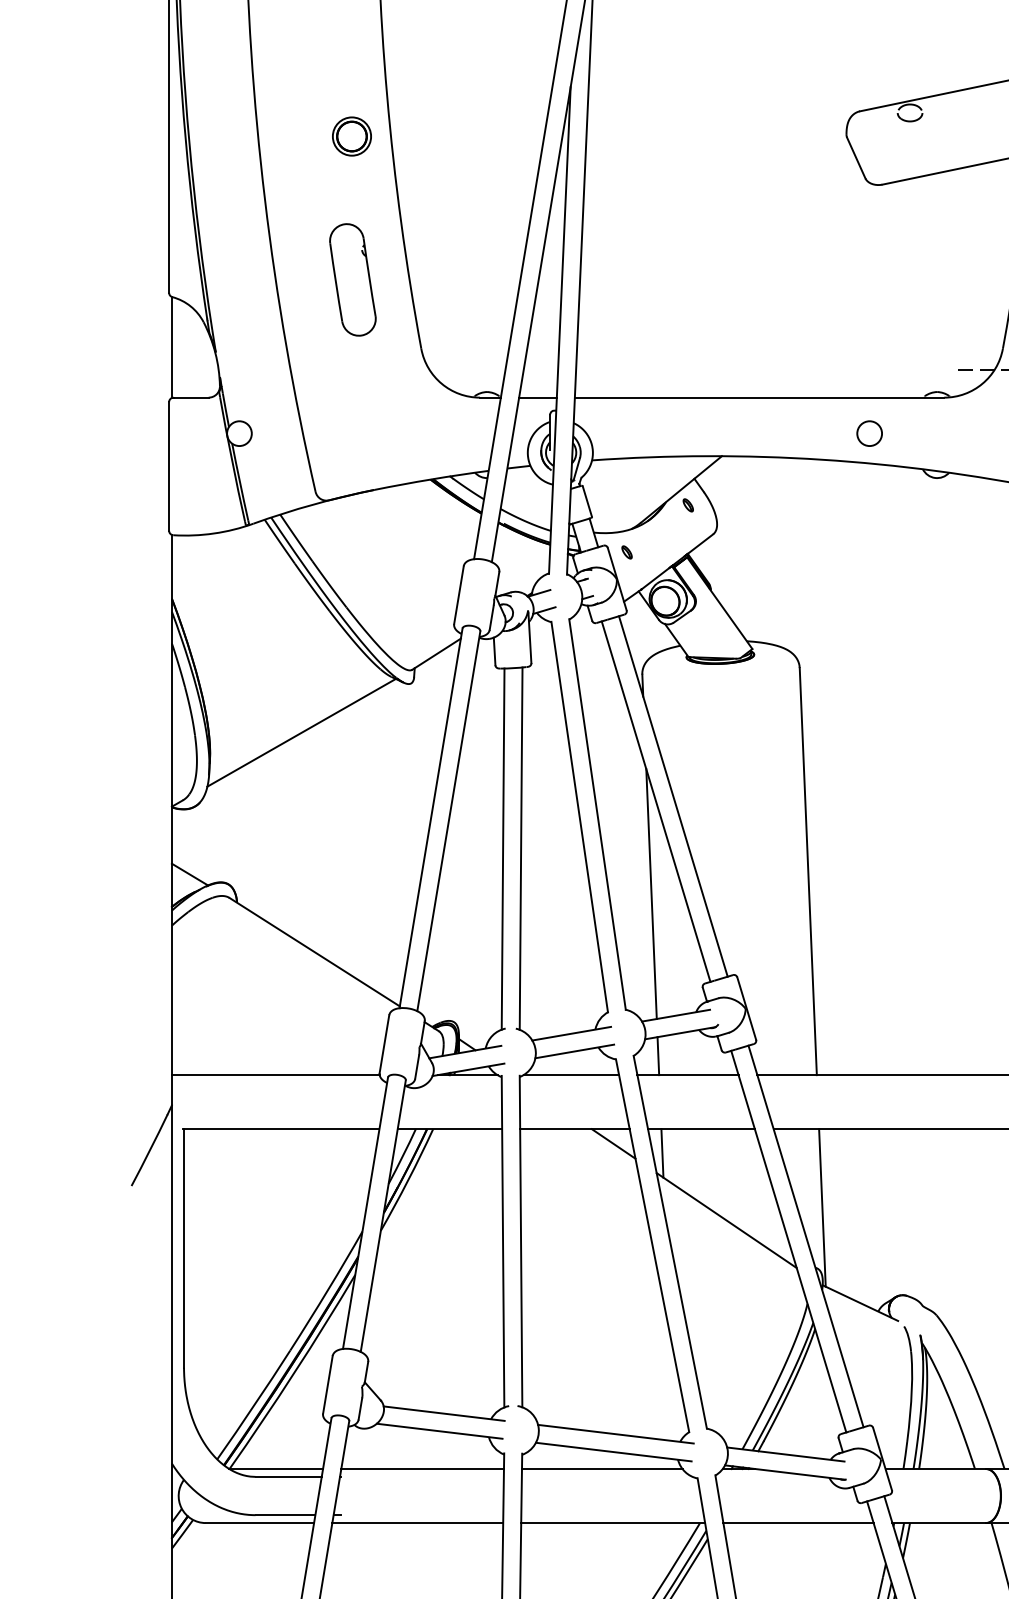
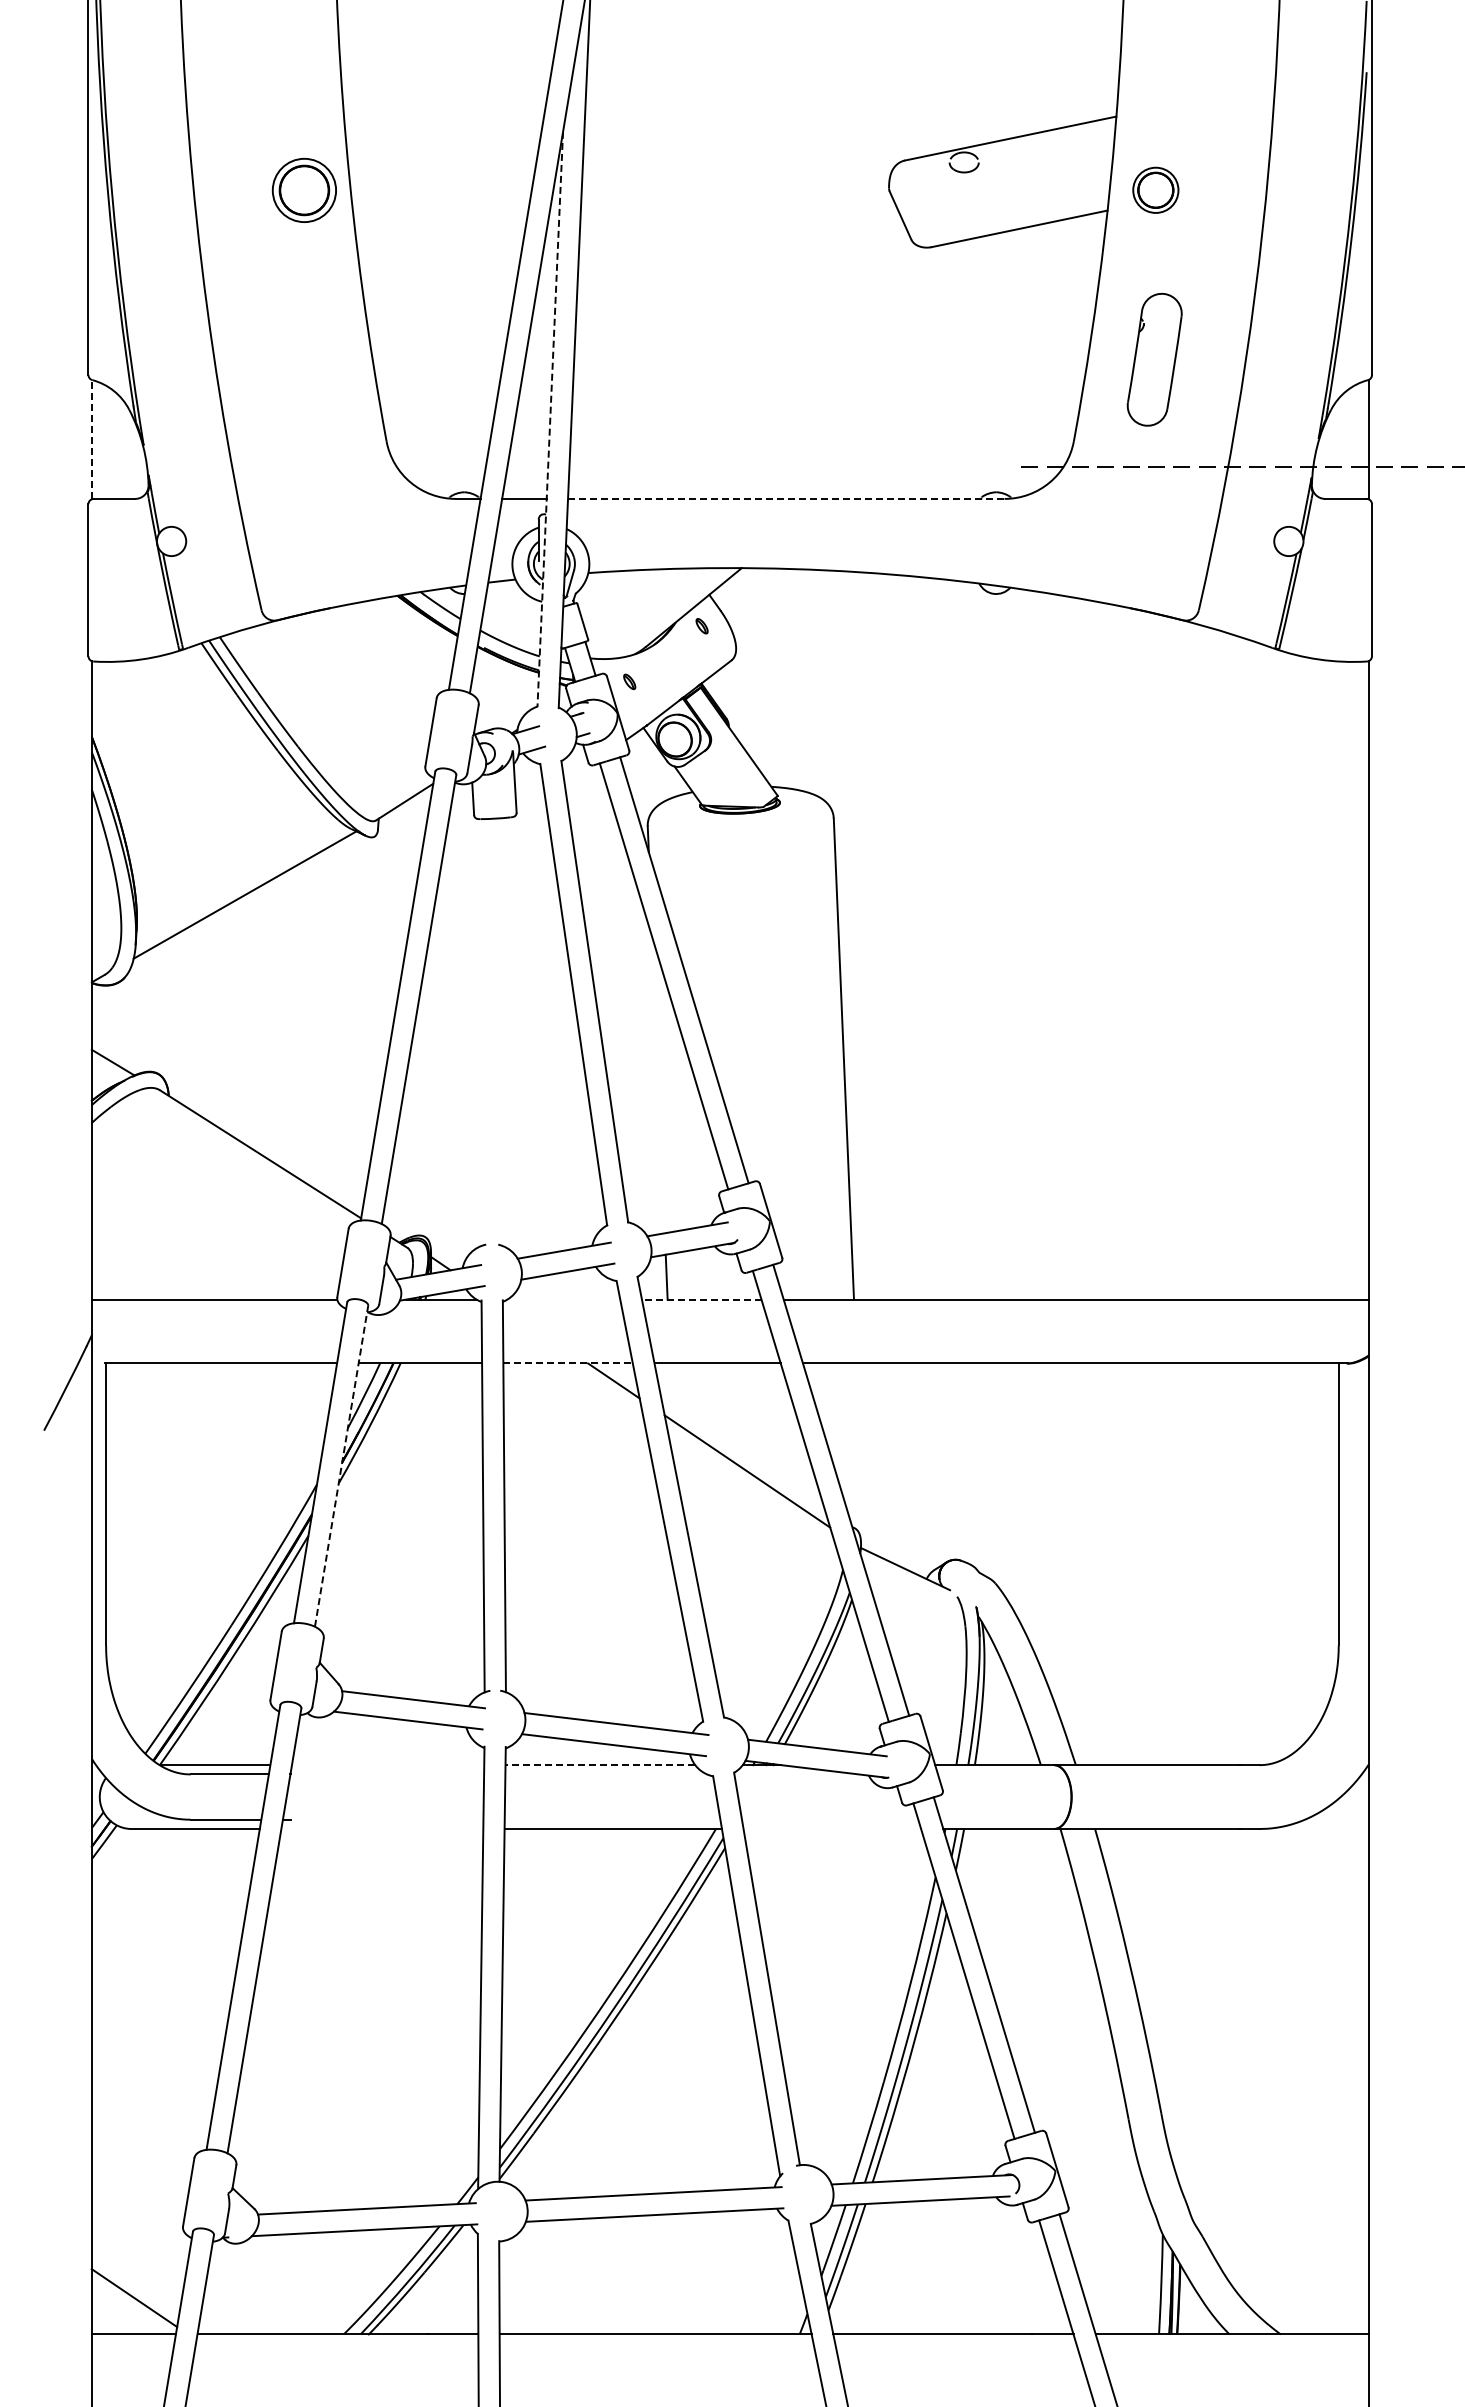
part: (351, 135) -> (304, 189), size x1.4
part: (352, 279) -> (305, 359), removed
line: (560, 330) -> (550, 419), solid -> dashed
line: (171, 347) -> (91, 439), solid -> dashed
line: (759, 397) -> (786, 498), solid -> dashed
circle: (868, 433) -> (915, 541), removed
line: (521, 848) -> (504, 1031), removed
line: (502, 849) -> (482, 1032), removed
line: (651, 893) -> (658, 1085), removed
line: (571, 1075) -> (563, 1299), removed
line: (687, 1075) -> (701, 1299), solid -> dashed
line: (575, 1129) -> (568, 1363), solid -> dashed
line: (662, 1152) -> (671, 1391), removed
line: (822, 1207) -> (860, 1456), removed
line: (383, 1216) -> (341, 1466), solid -> dashed
line: (422, 1469) -> (387, 1765), removed
line: (602, 1469) -> (600, 1765), solid -> dashed
line: (417, 1523) -> (382, 1829), removed
line: (798, 1523) -> (832, 1829), removed

